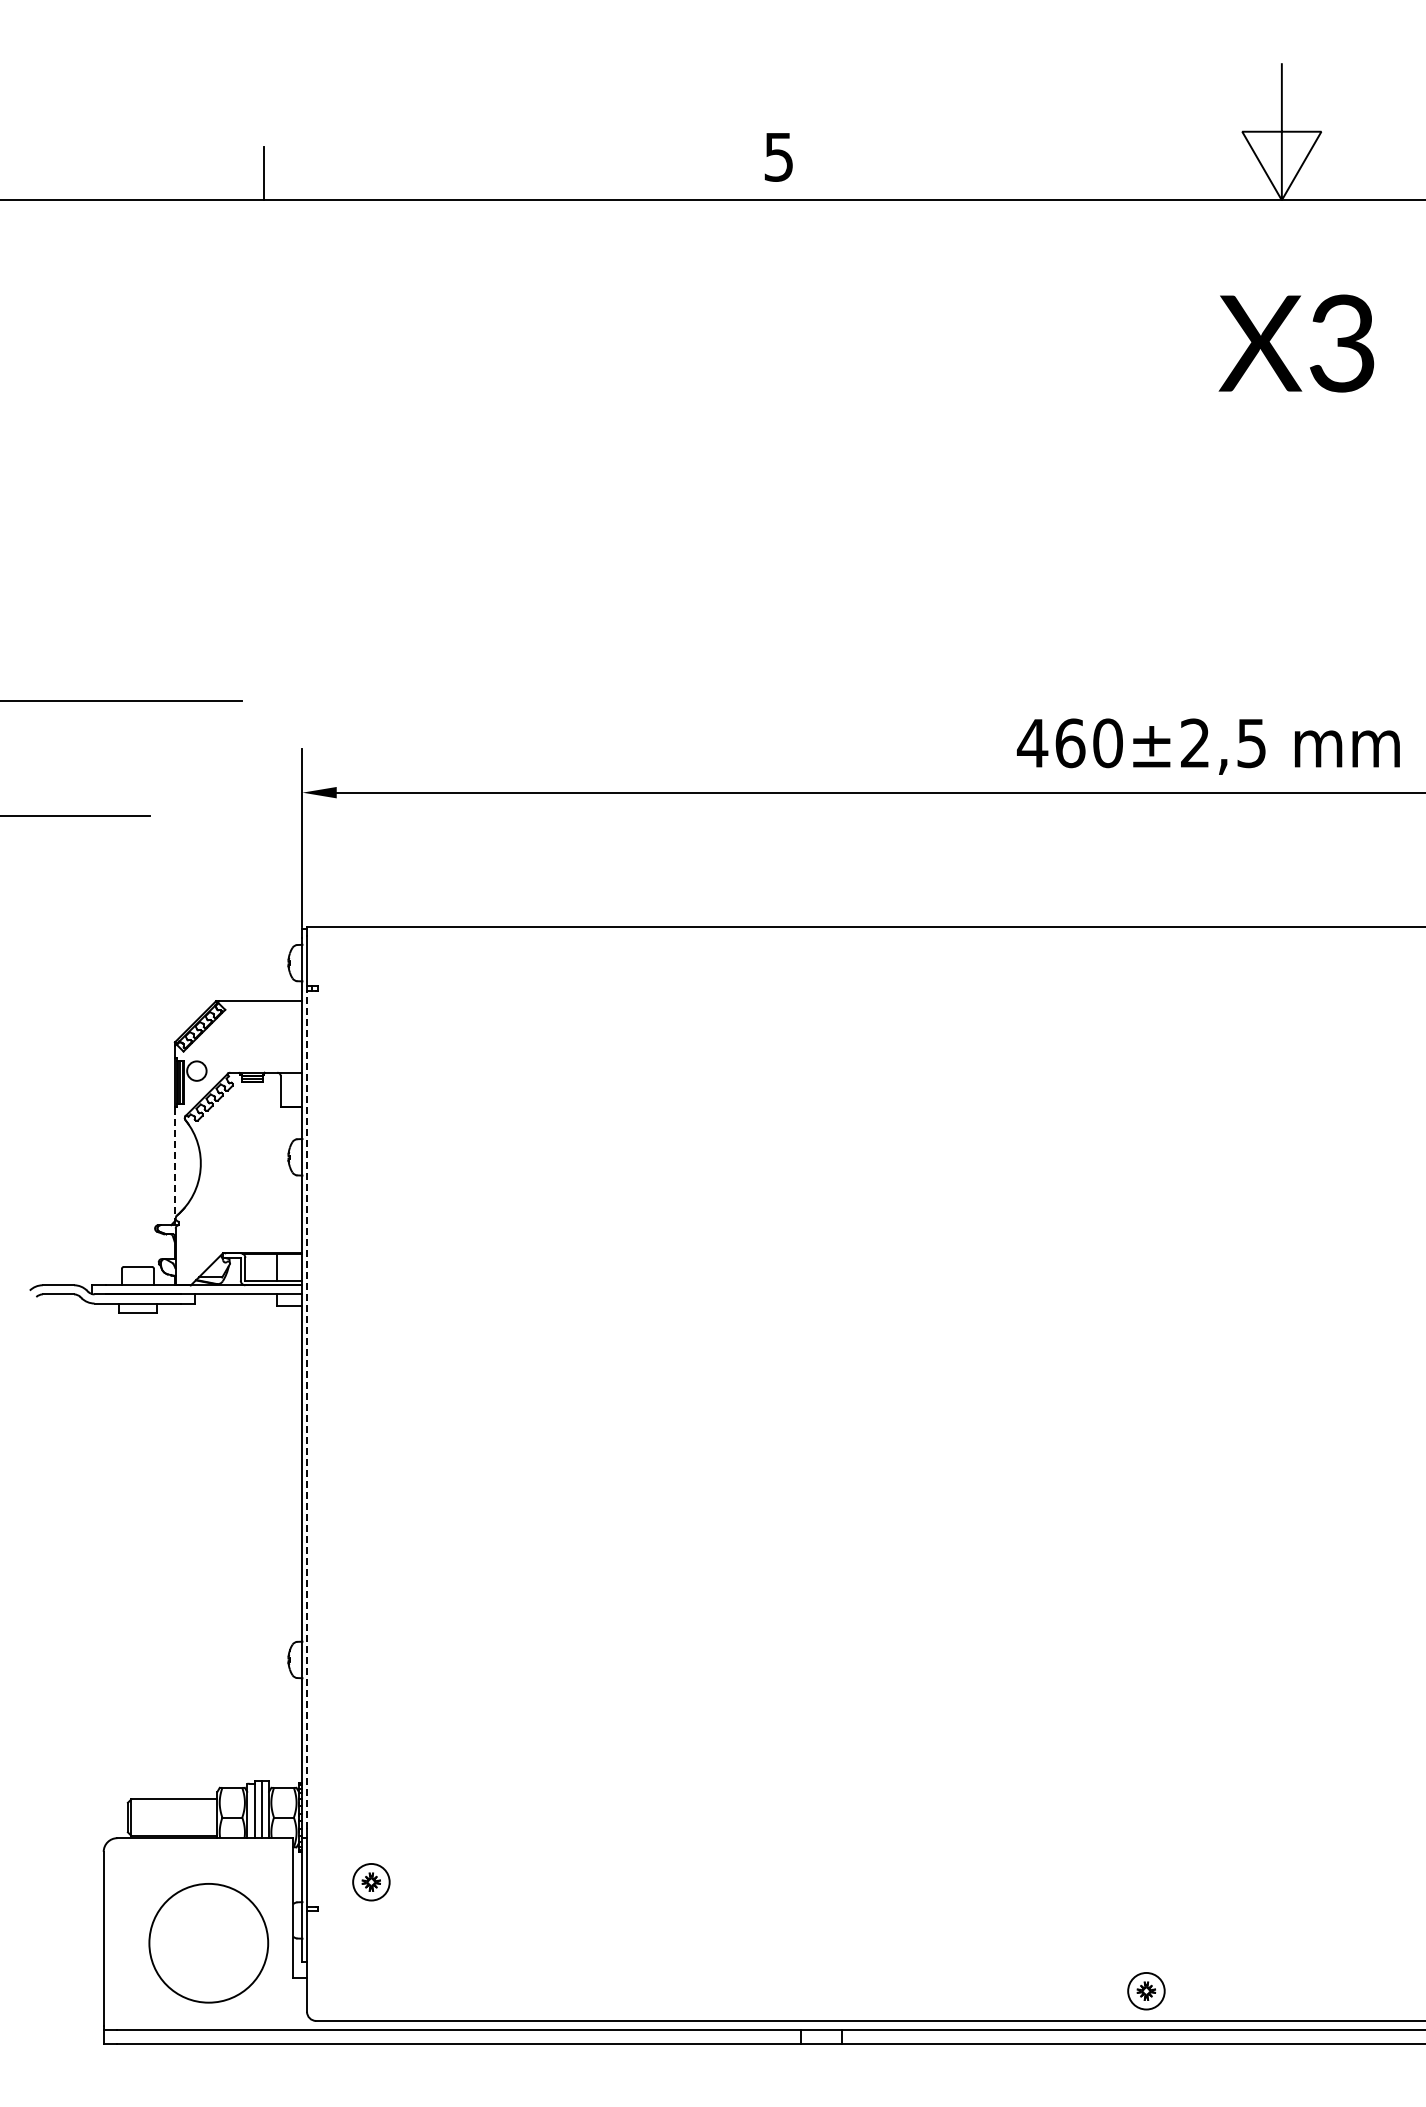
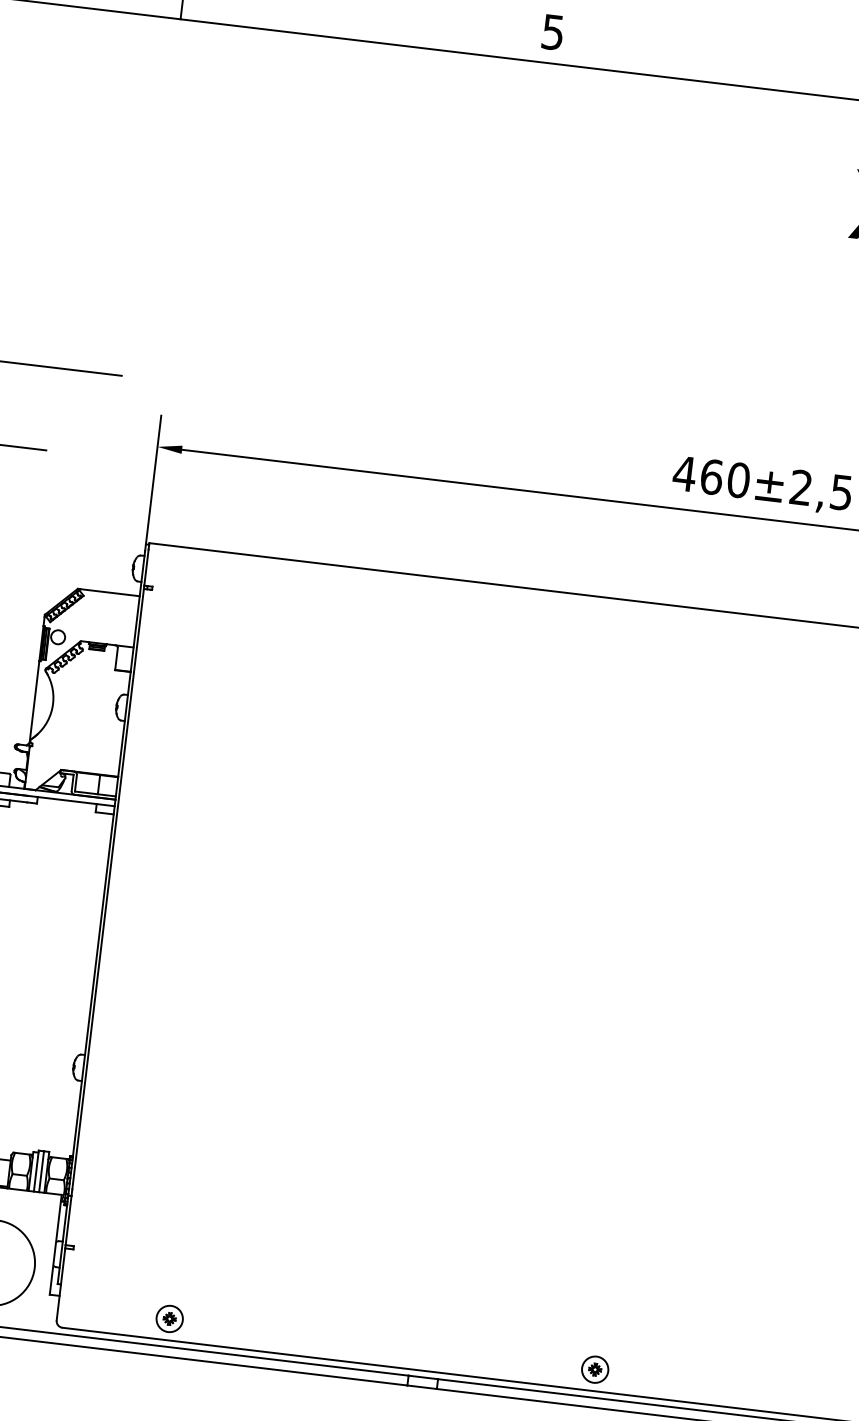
line: (174, 1165) -> (34, 702), dashed -> solid
line: (307, 1407) -> (108, 887), dashed -> solid
part: (371, 1882) -> (169, 1319), moved
part: (1146, 1991) -> (595, 1369), moved

